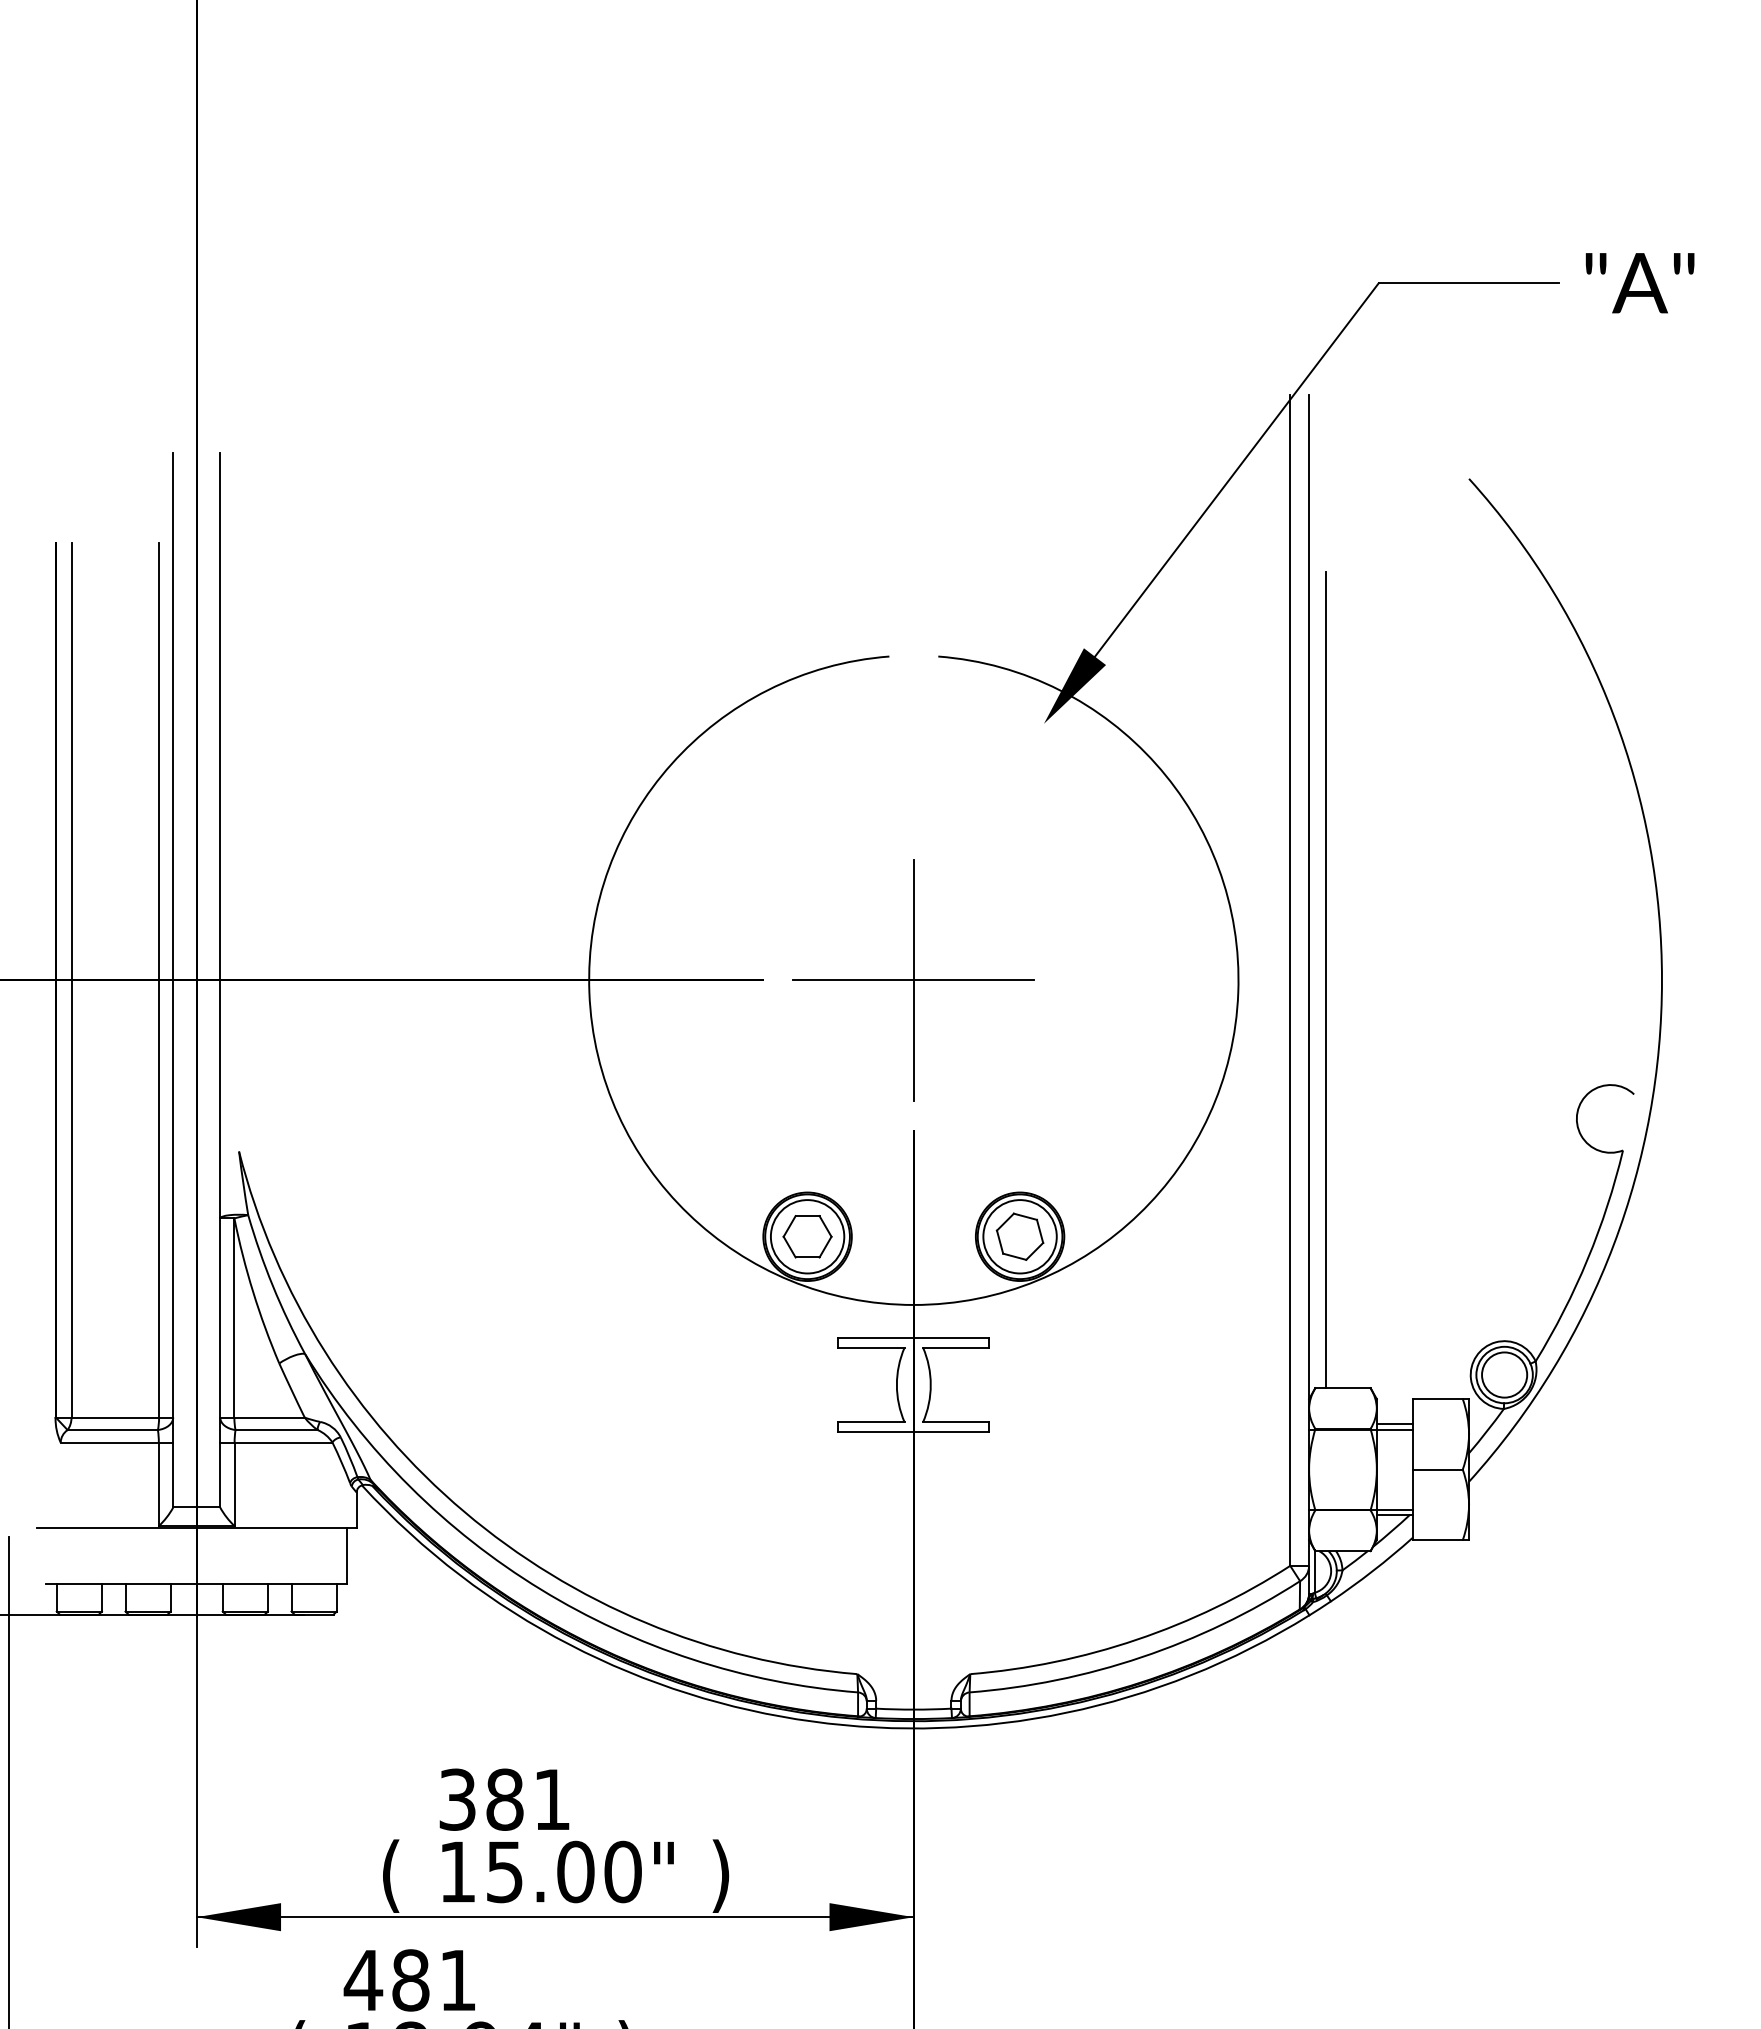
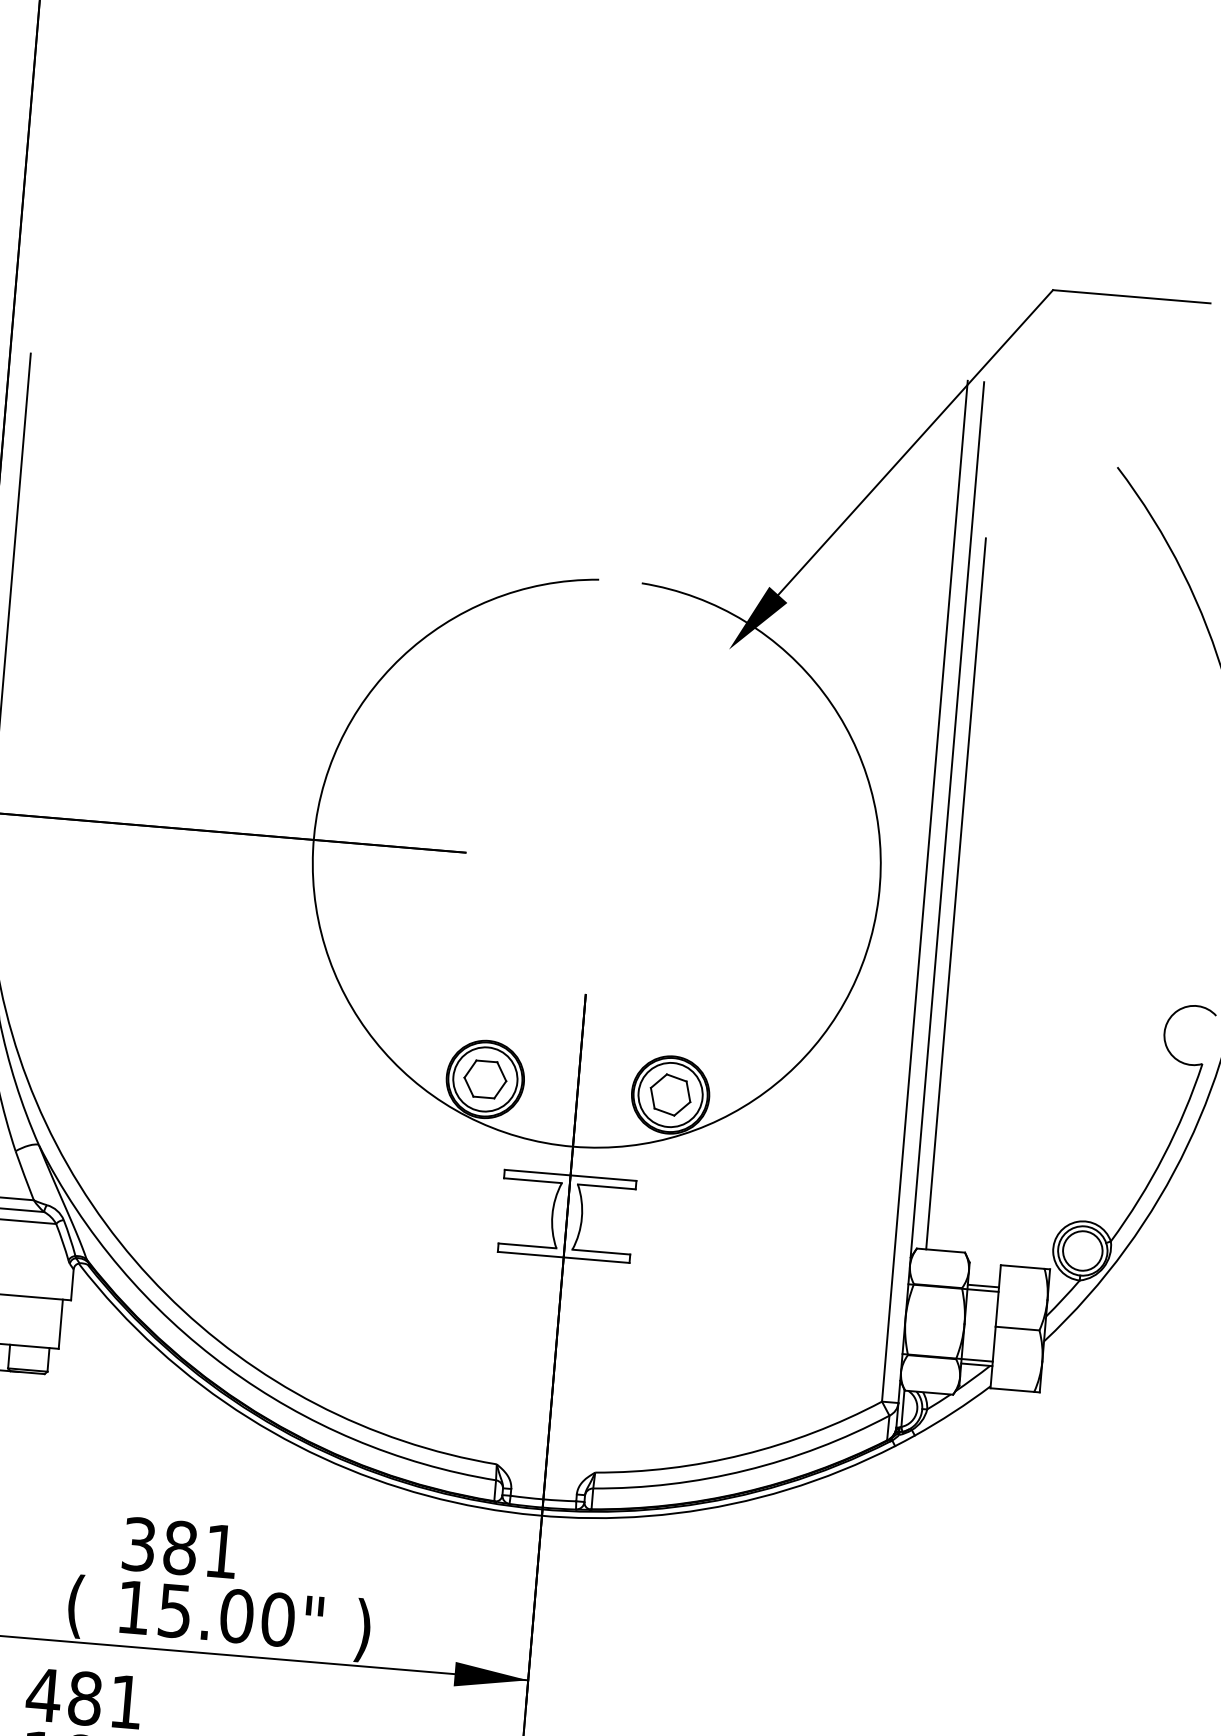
part: (913, 980) -> (596, 863), removed

